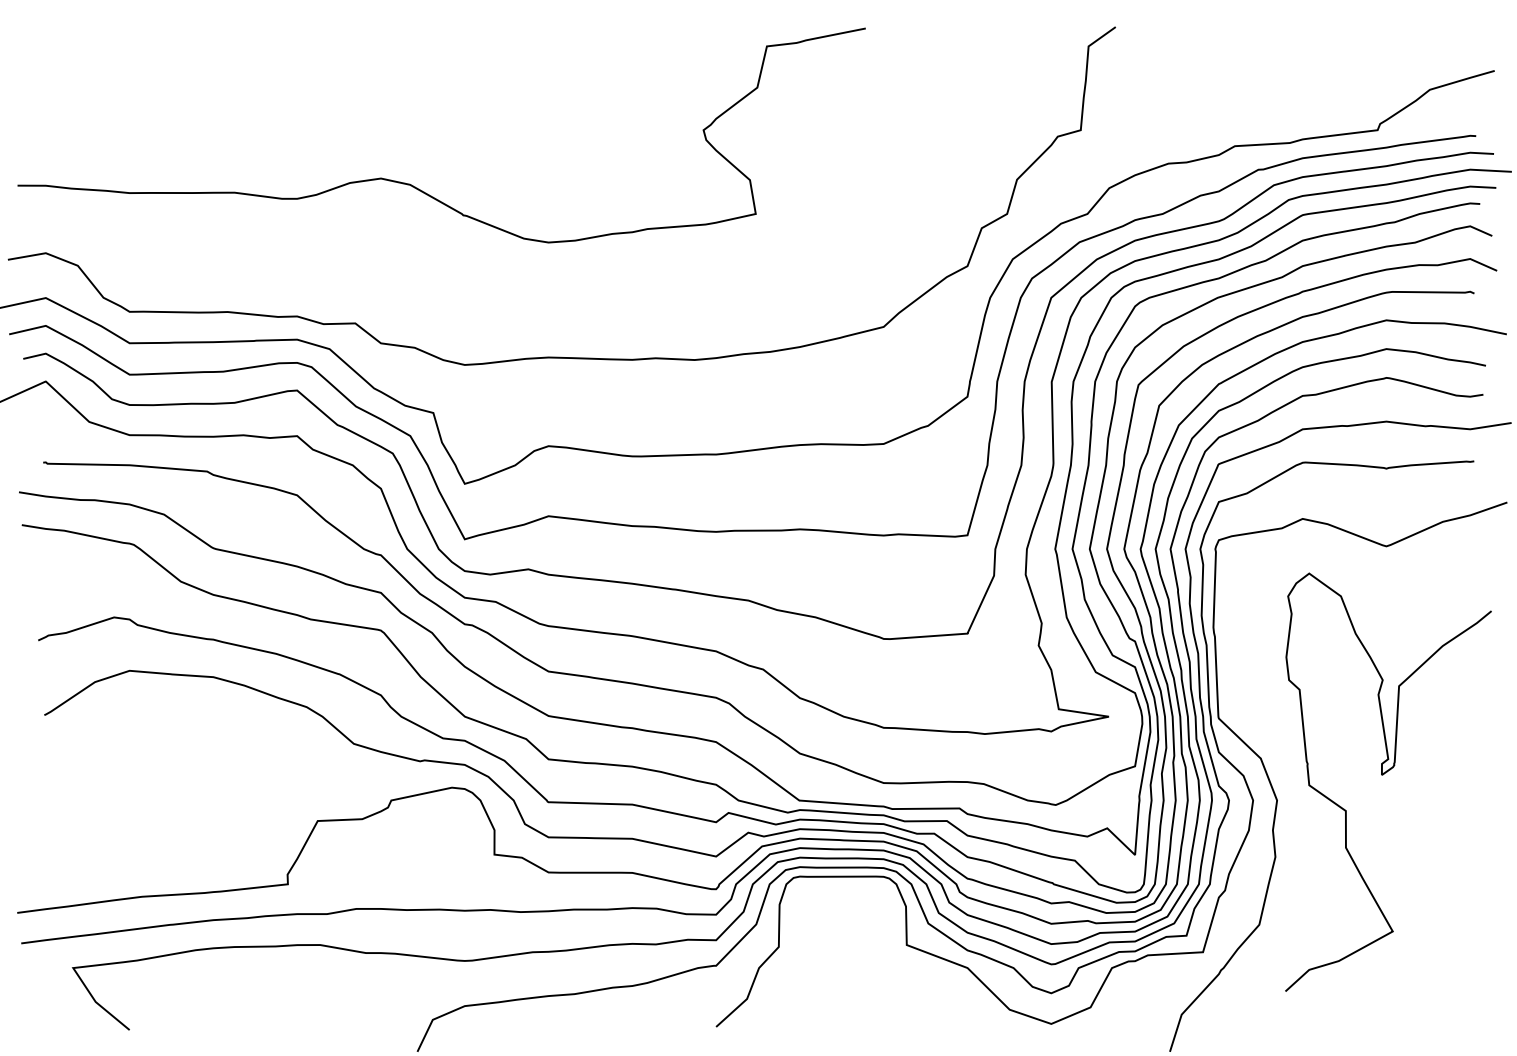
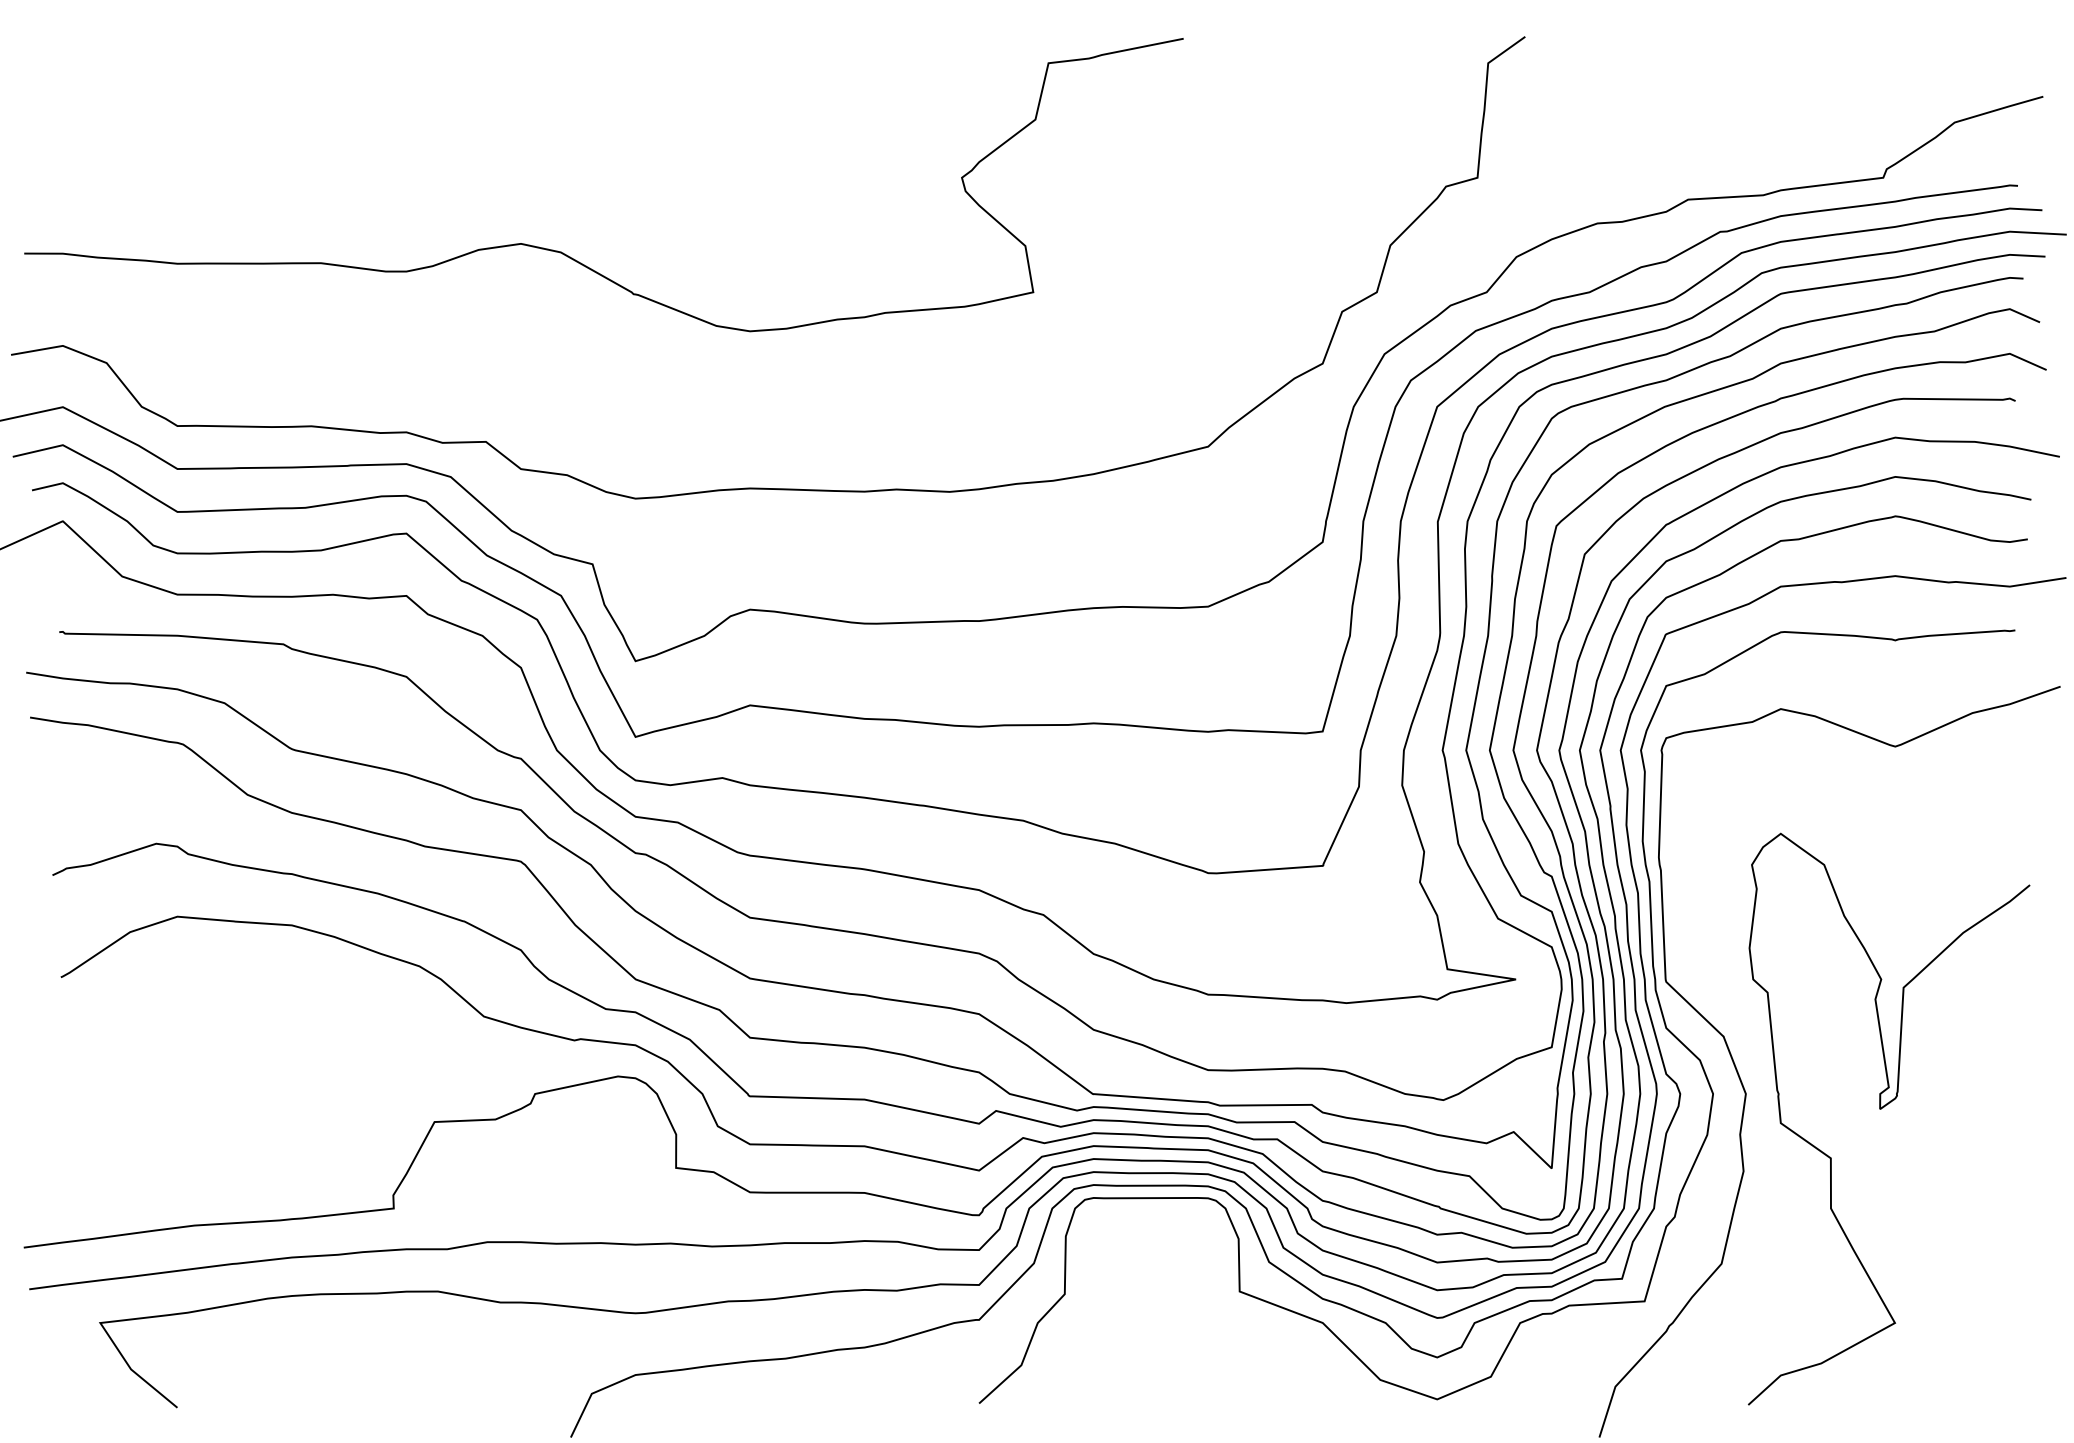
curve: (1382, 775) -> (1881, 1109), moved

